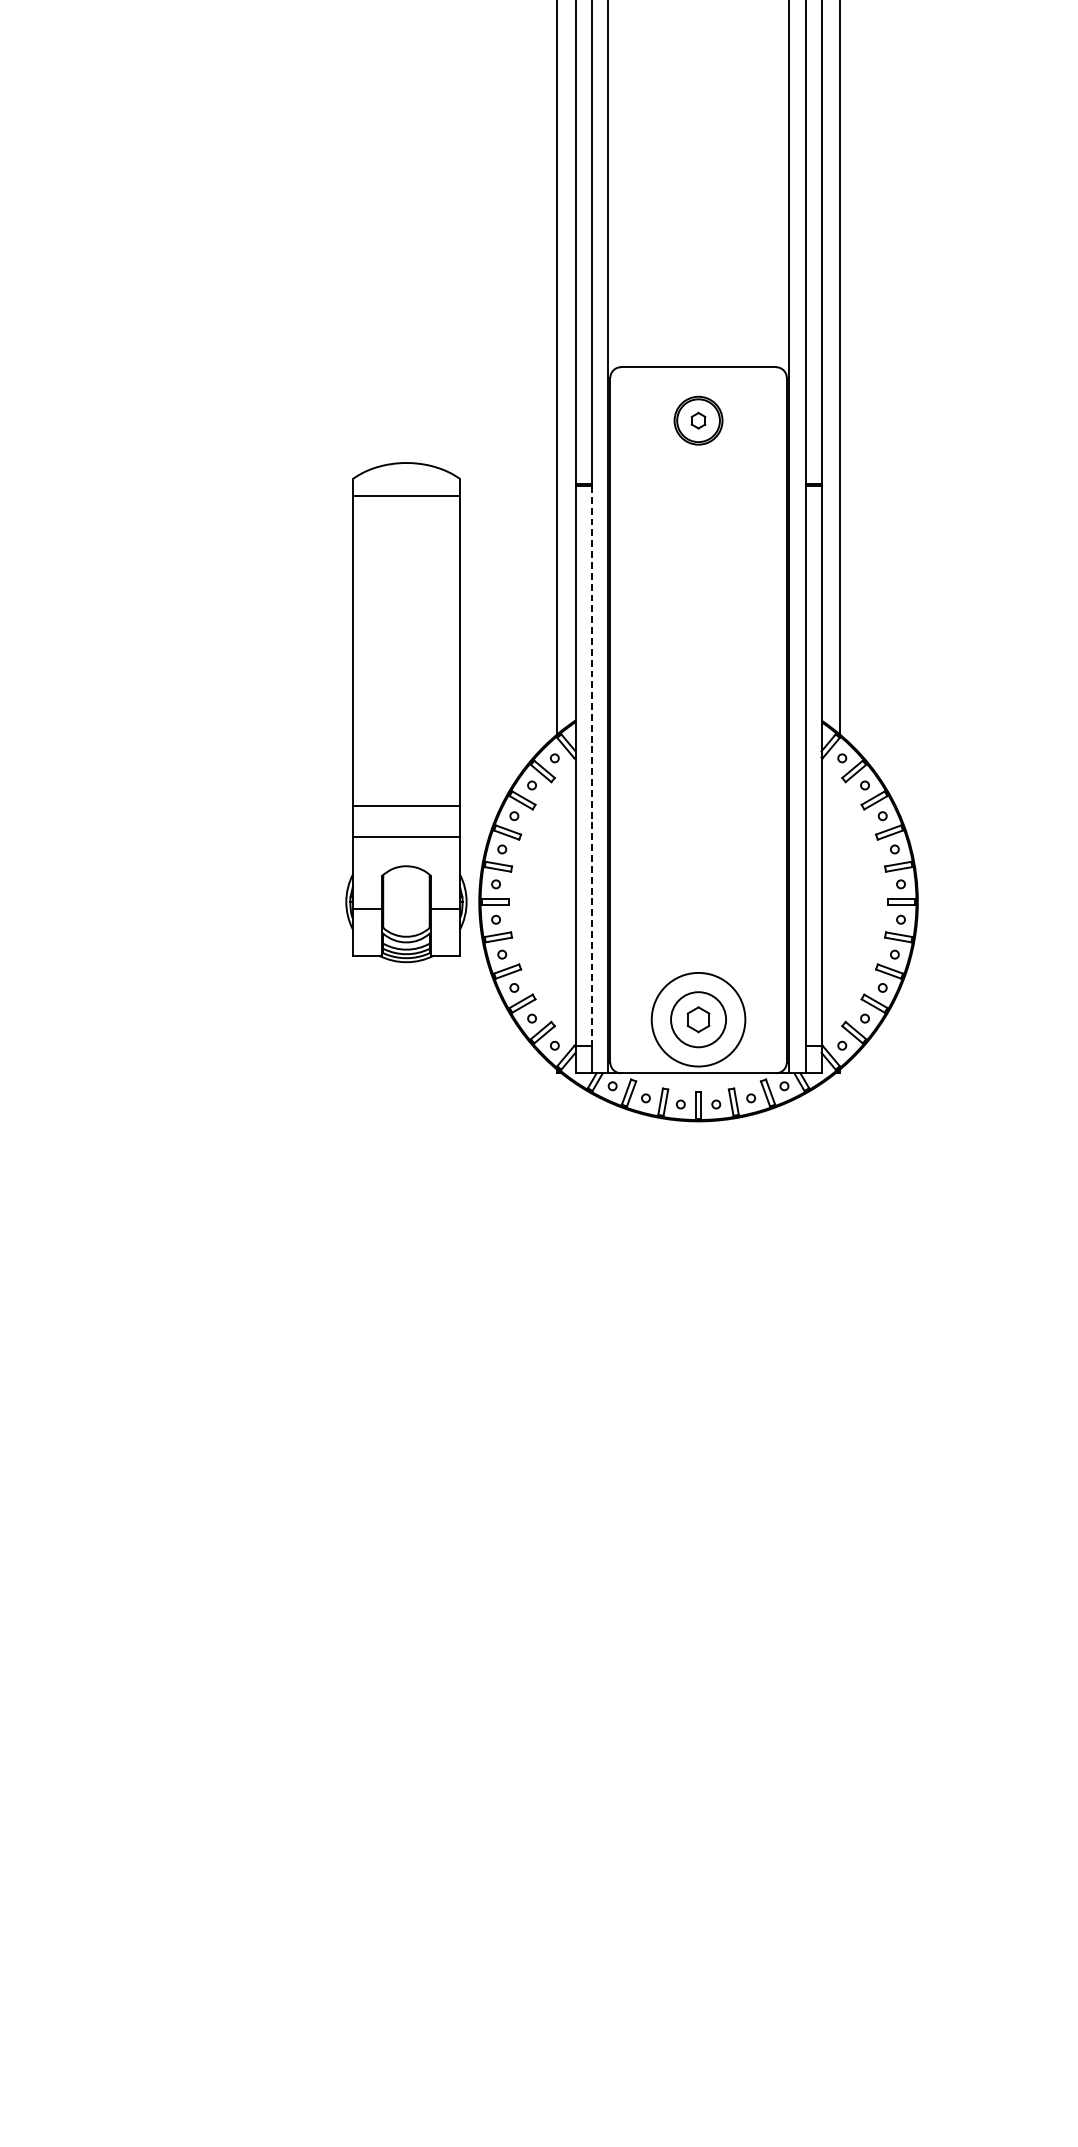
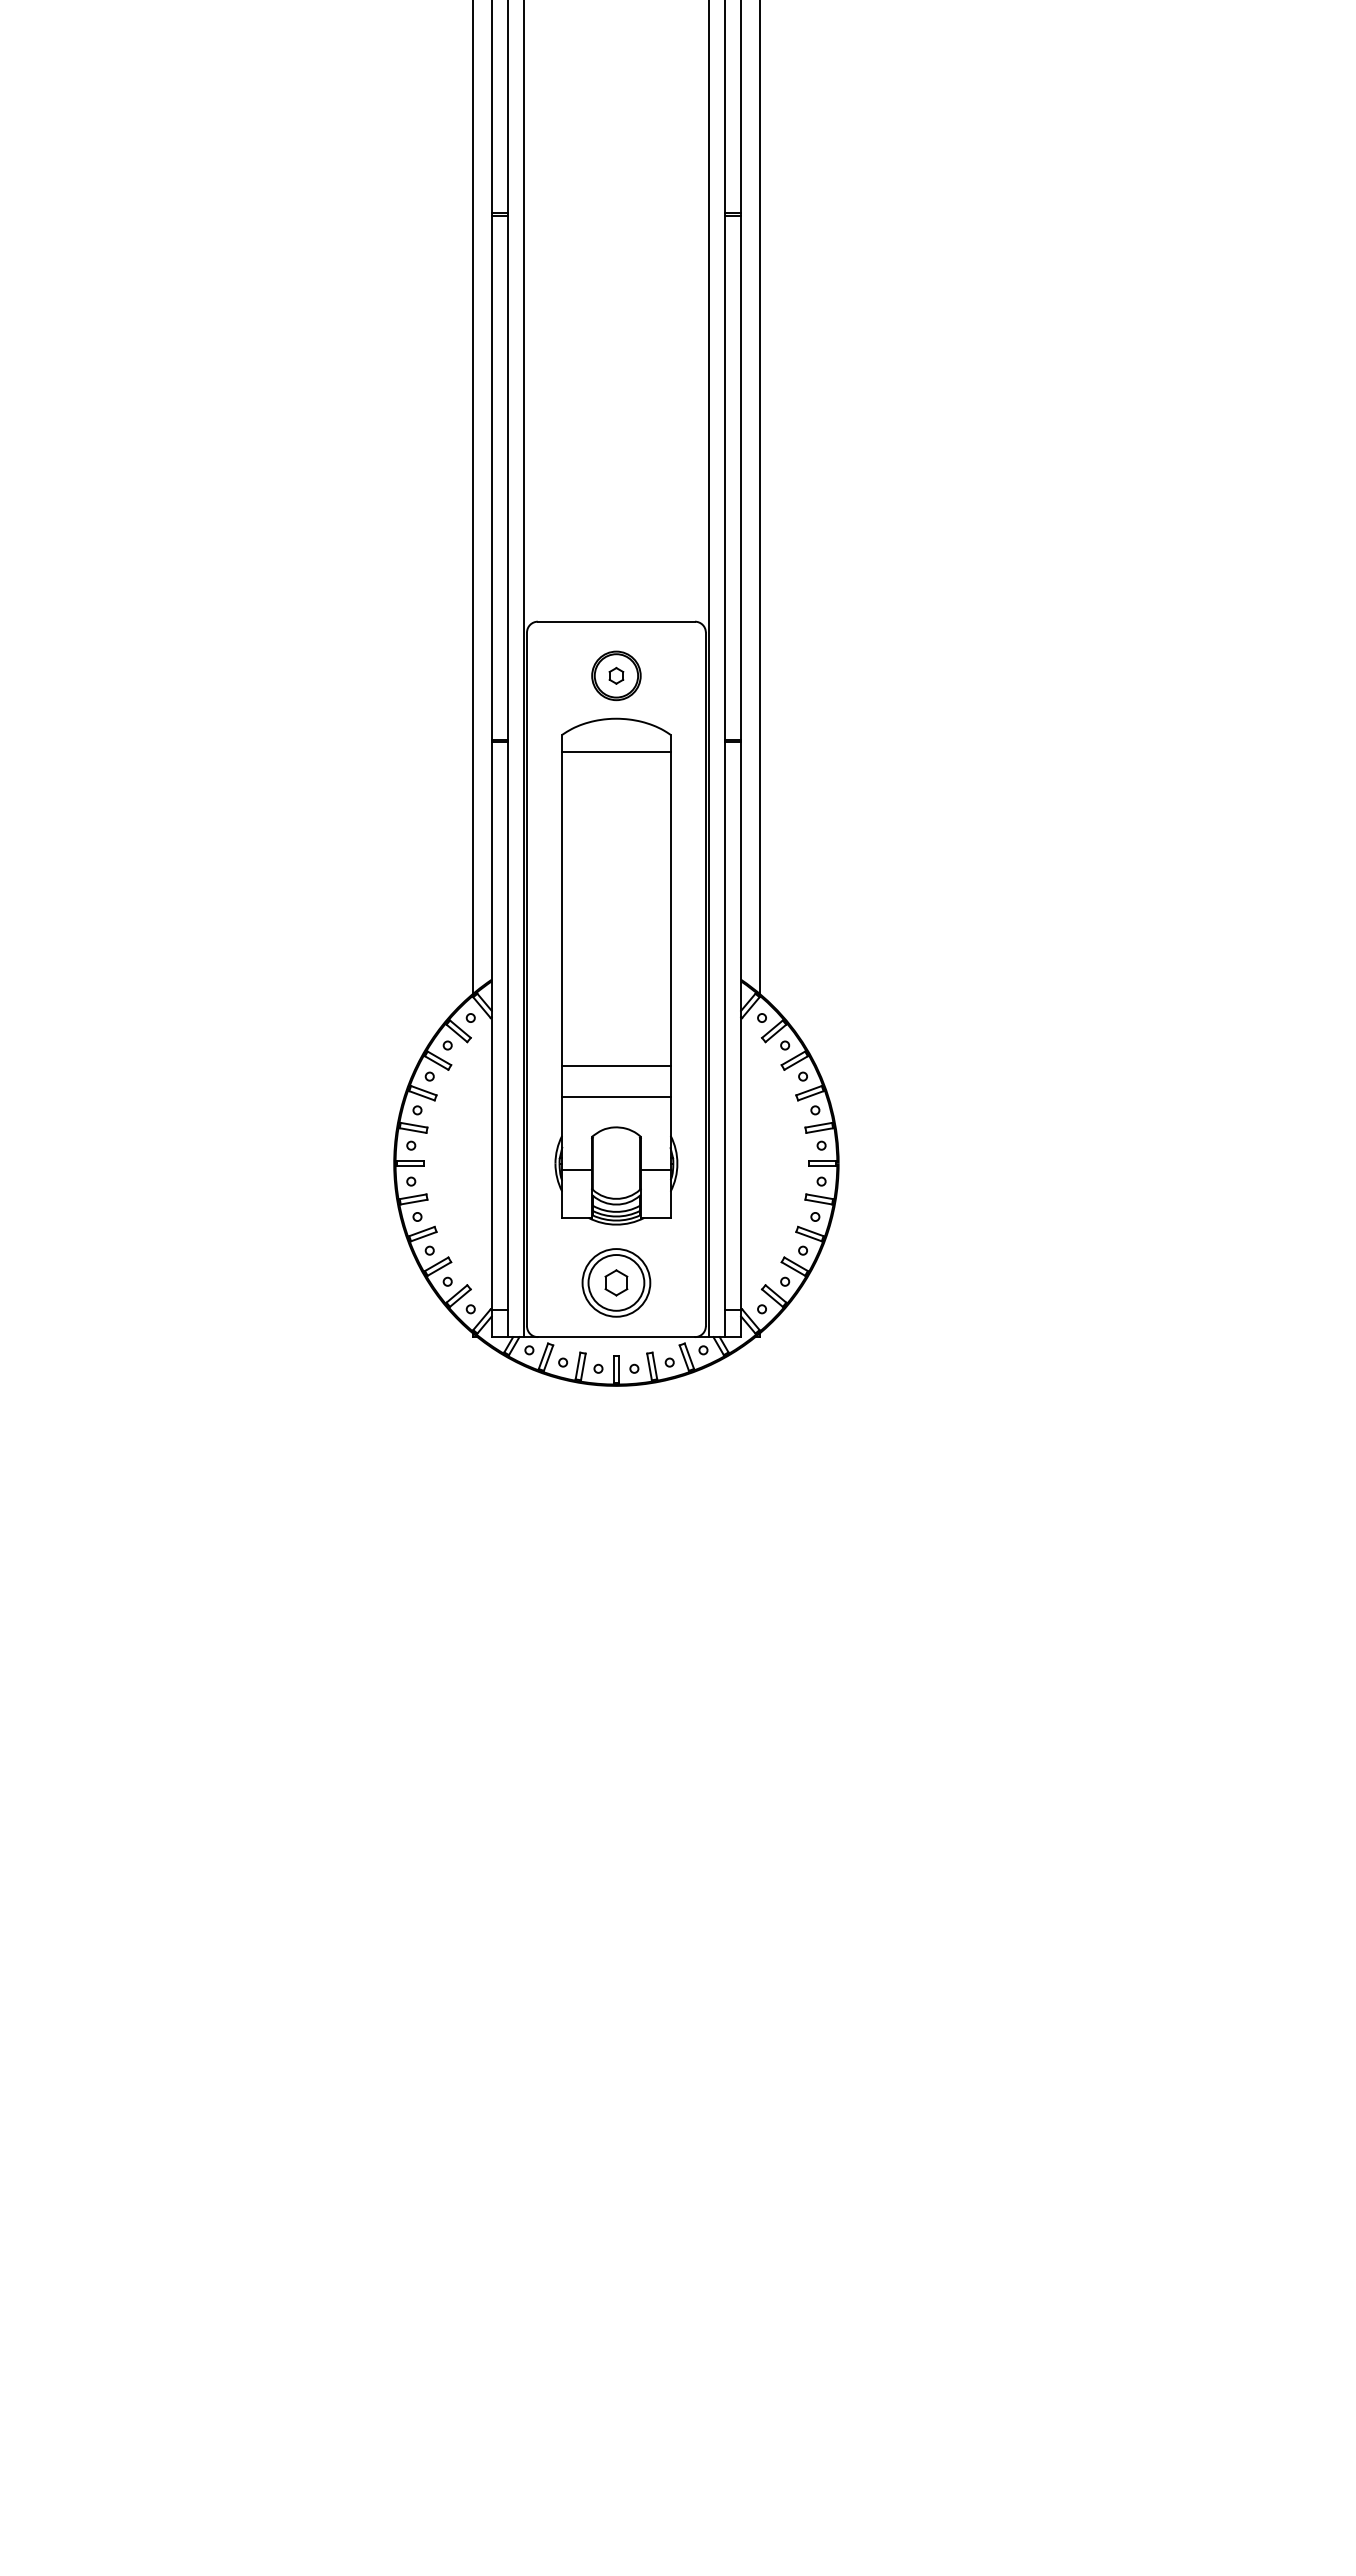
part: (406, 712) -> (616, 971), moved
line: (592, 766) -> (508, 1026), dashed -> solid
circle: (698, 1019) -> (616, 1282), size x0.71

